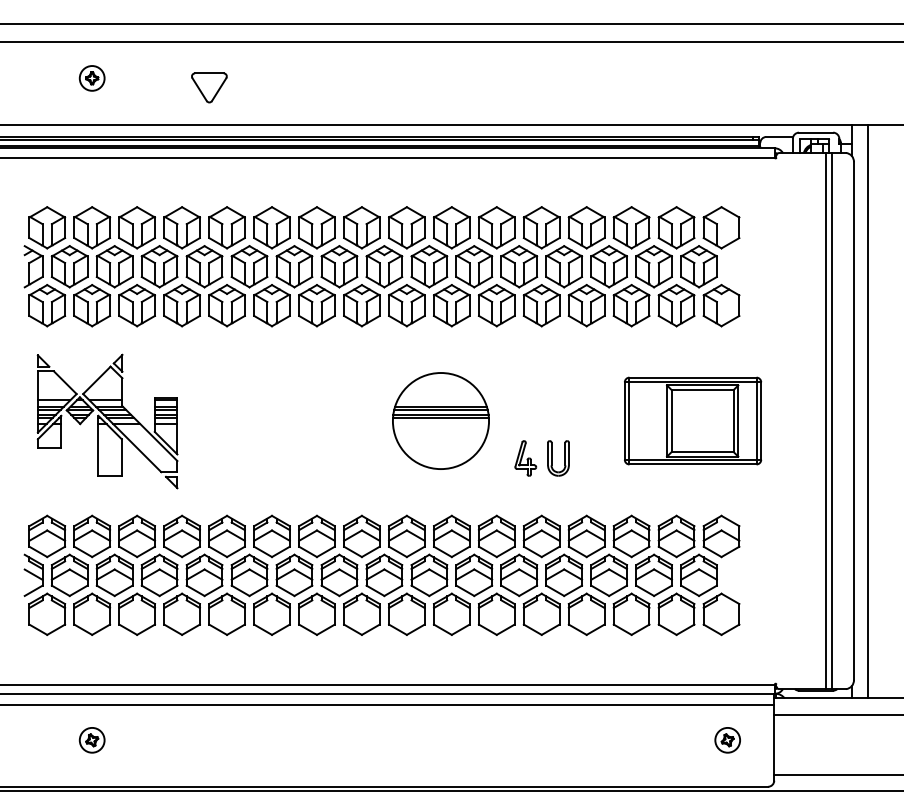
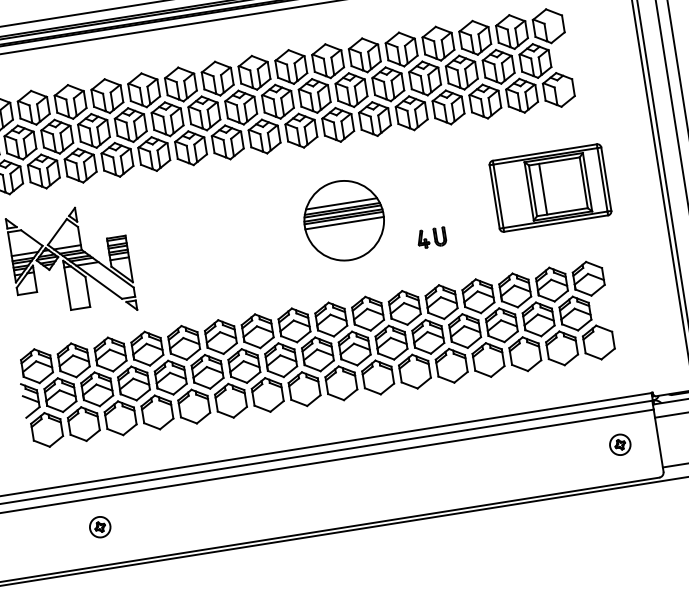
line: (440, 400) -> (341, 203), added
line: (684, 421) -> (543, 189), added
line: (440, 424) -> (344, 223), added
part: (541, 457) -> (431, 237), size x0.62

